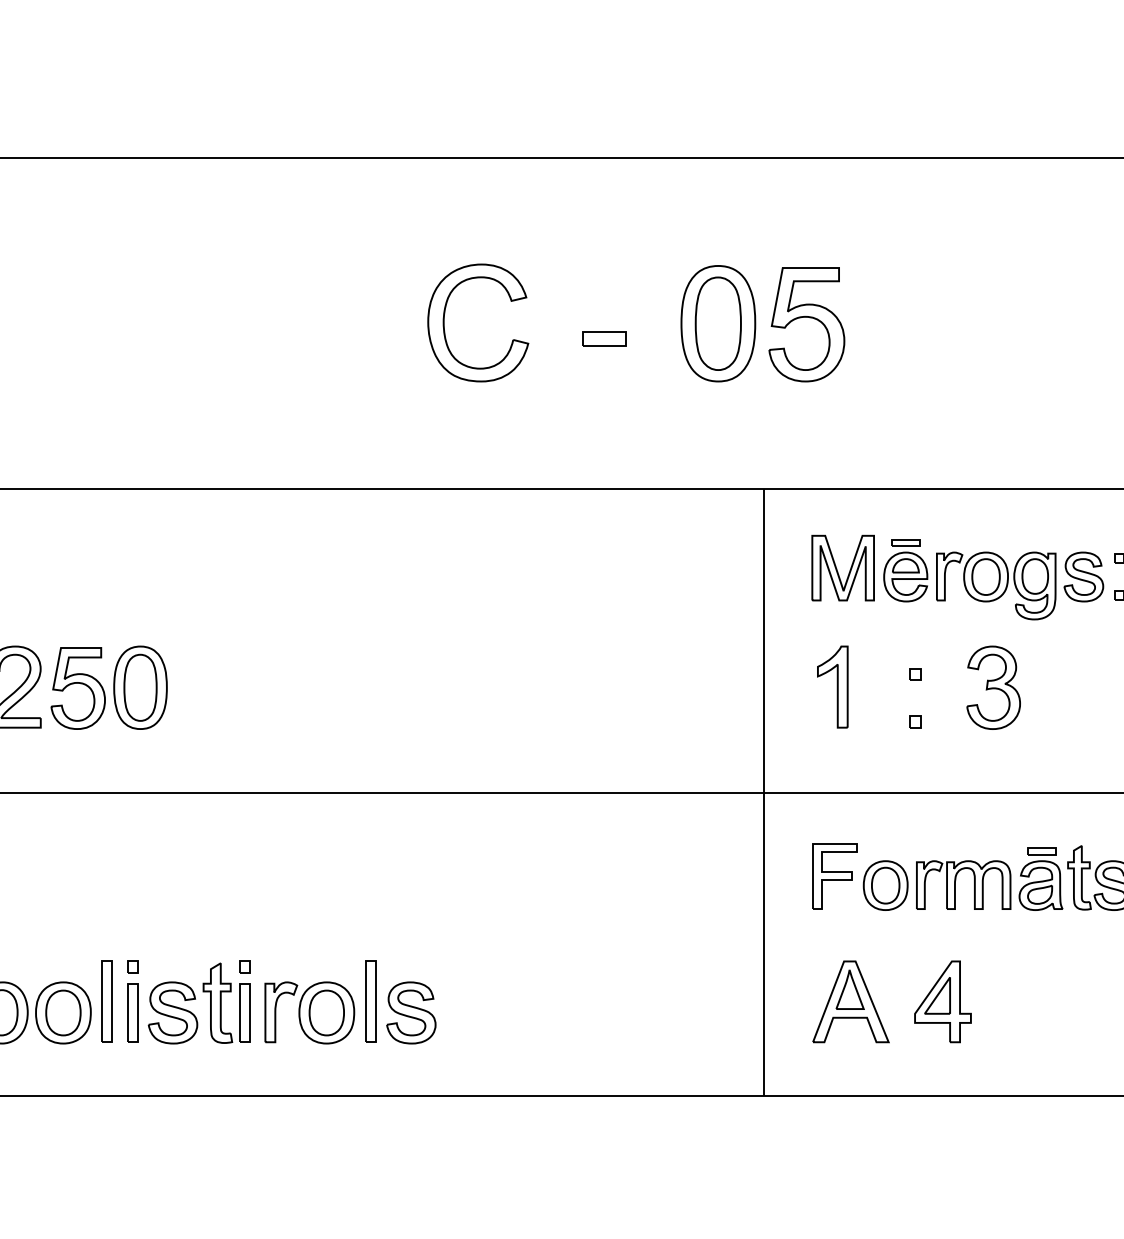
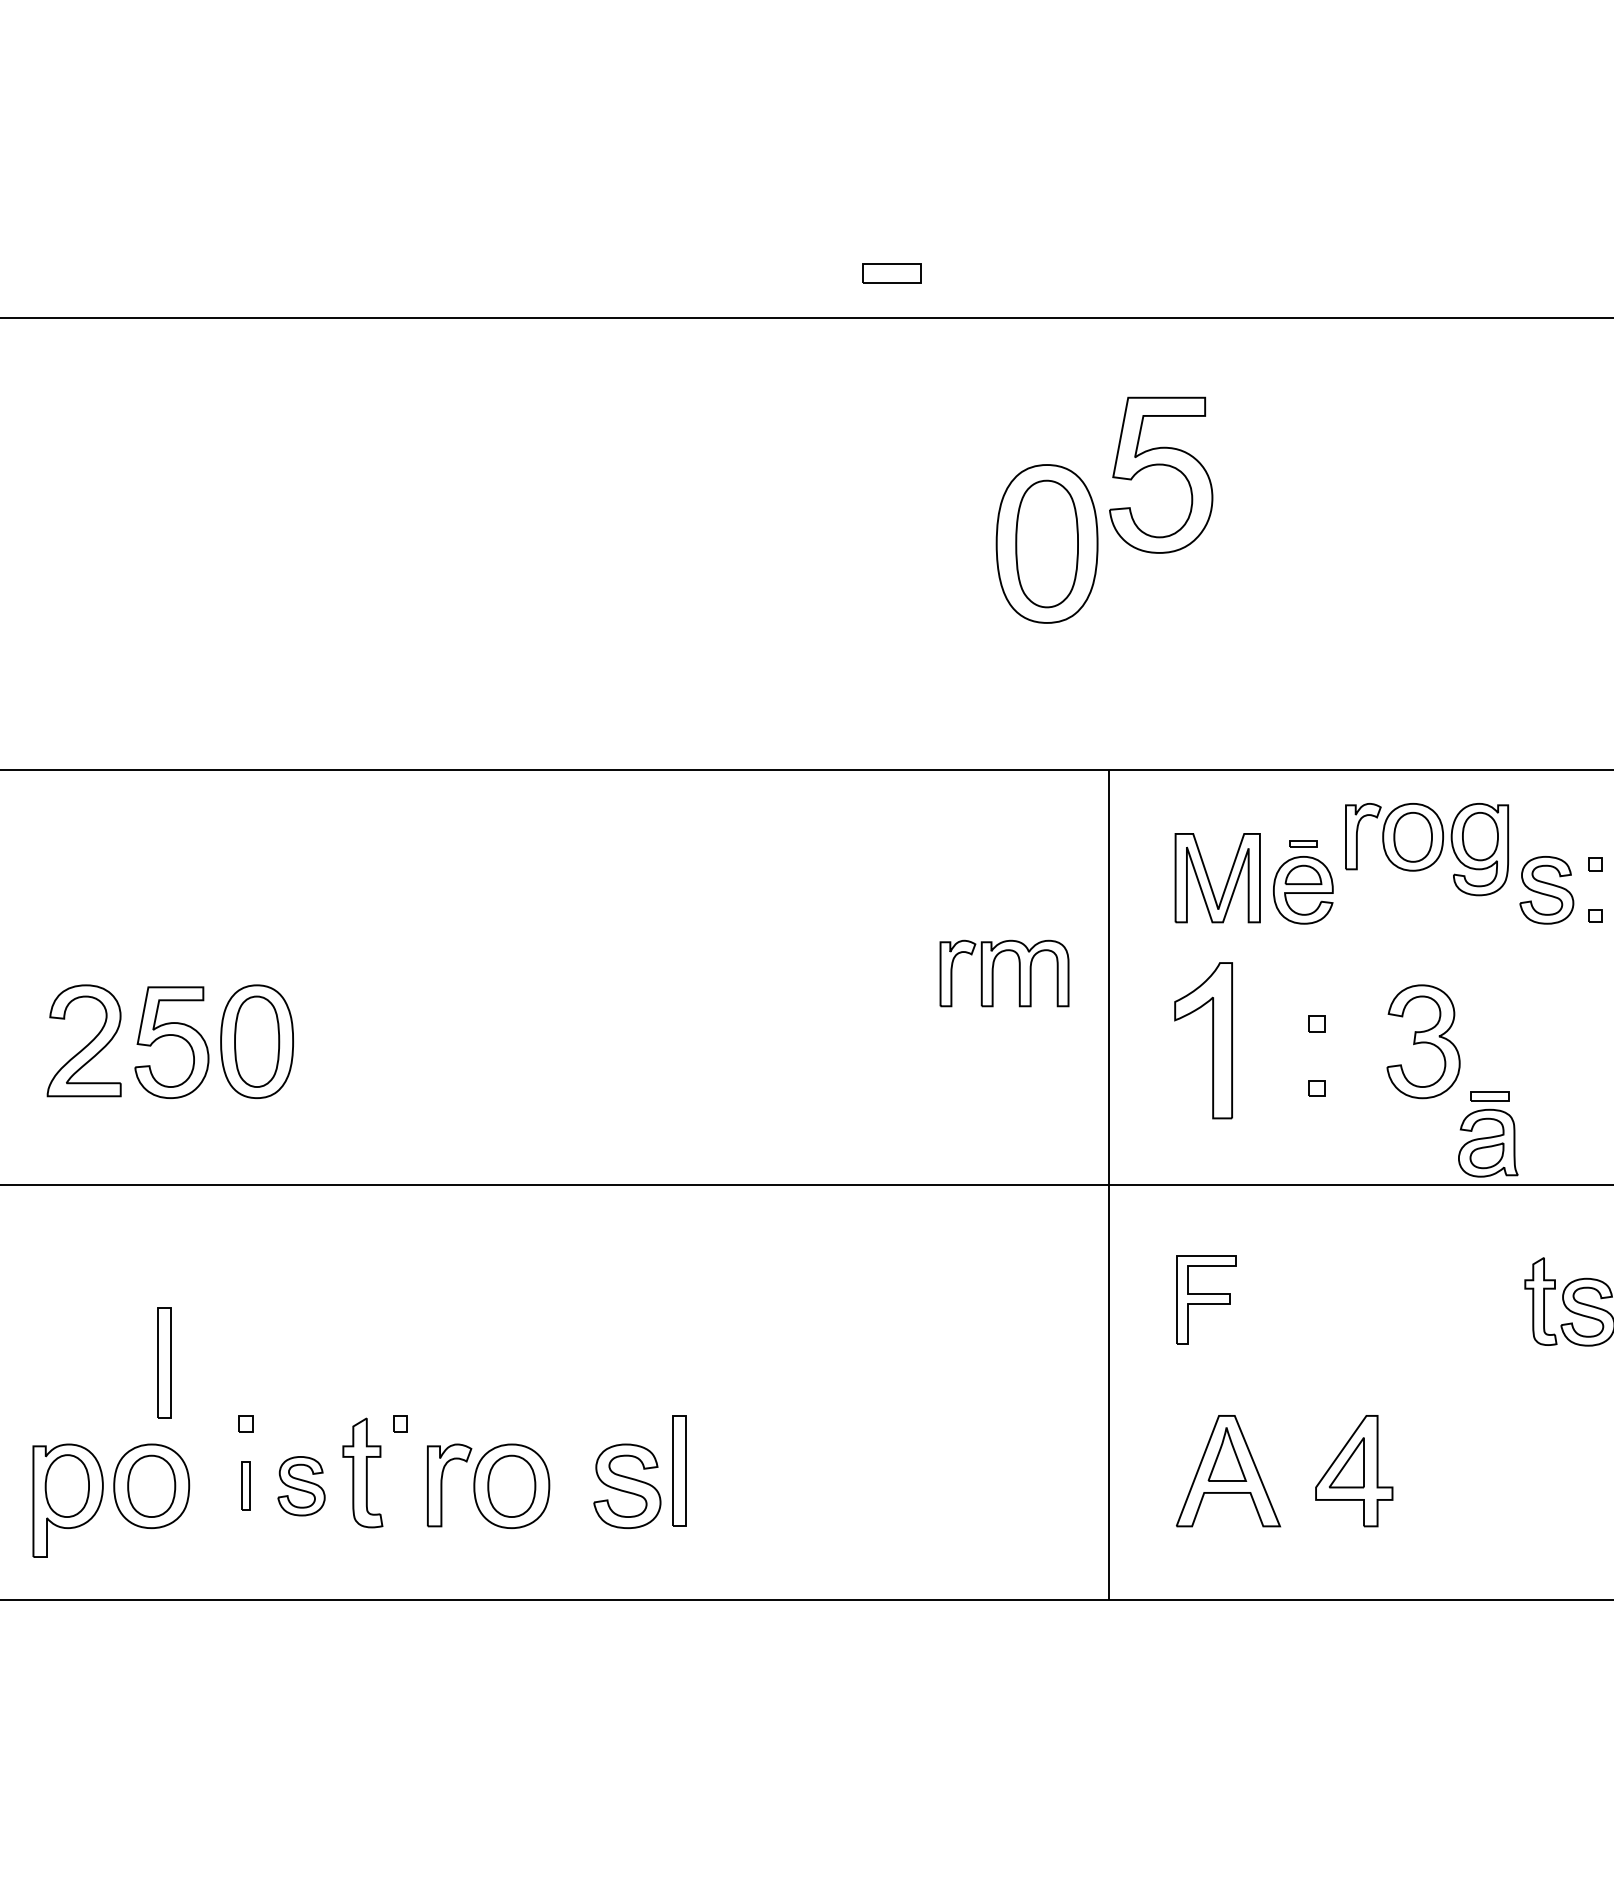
part: (807, 317) -> (1161, 465), moved
part: (444, 322) -> (672, 542), removed
part: (604, 338) -> (891, 273), moved
part: (905, 542) -> (1303, 843), size x0.7
part: (996, 585) -> (1427, 849), moved
part: (832, 686) -> (1203, 1040), size x1.4
part: (1041, 879) -> (1488, 1134), moved
part: (885, 885) -> (1275, 1311), removed
part: (955, 885) -> (993, 973), moved
part: (107, 1001) -> (164, 1362), moved
part: (370, 1001) -> (679, 1470), moved
part: (132, 1012) -> (245, 1485), size x0.6
part: (173, 1012) -> (301, 1485), size x0.7
part: (245, 1012) -> (400, 1485), removed

